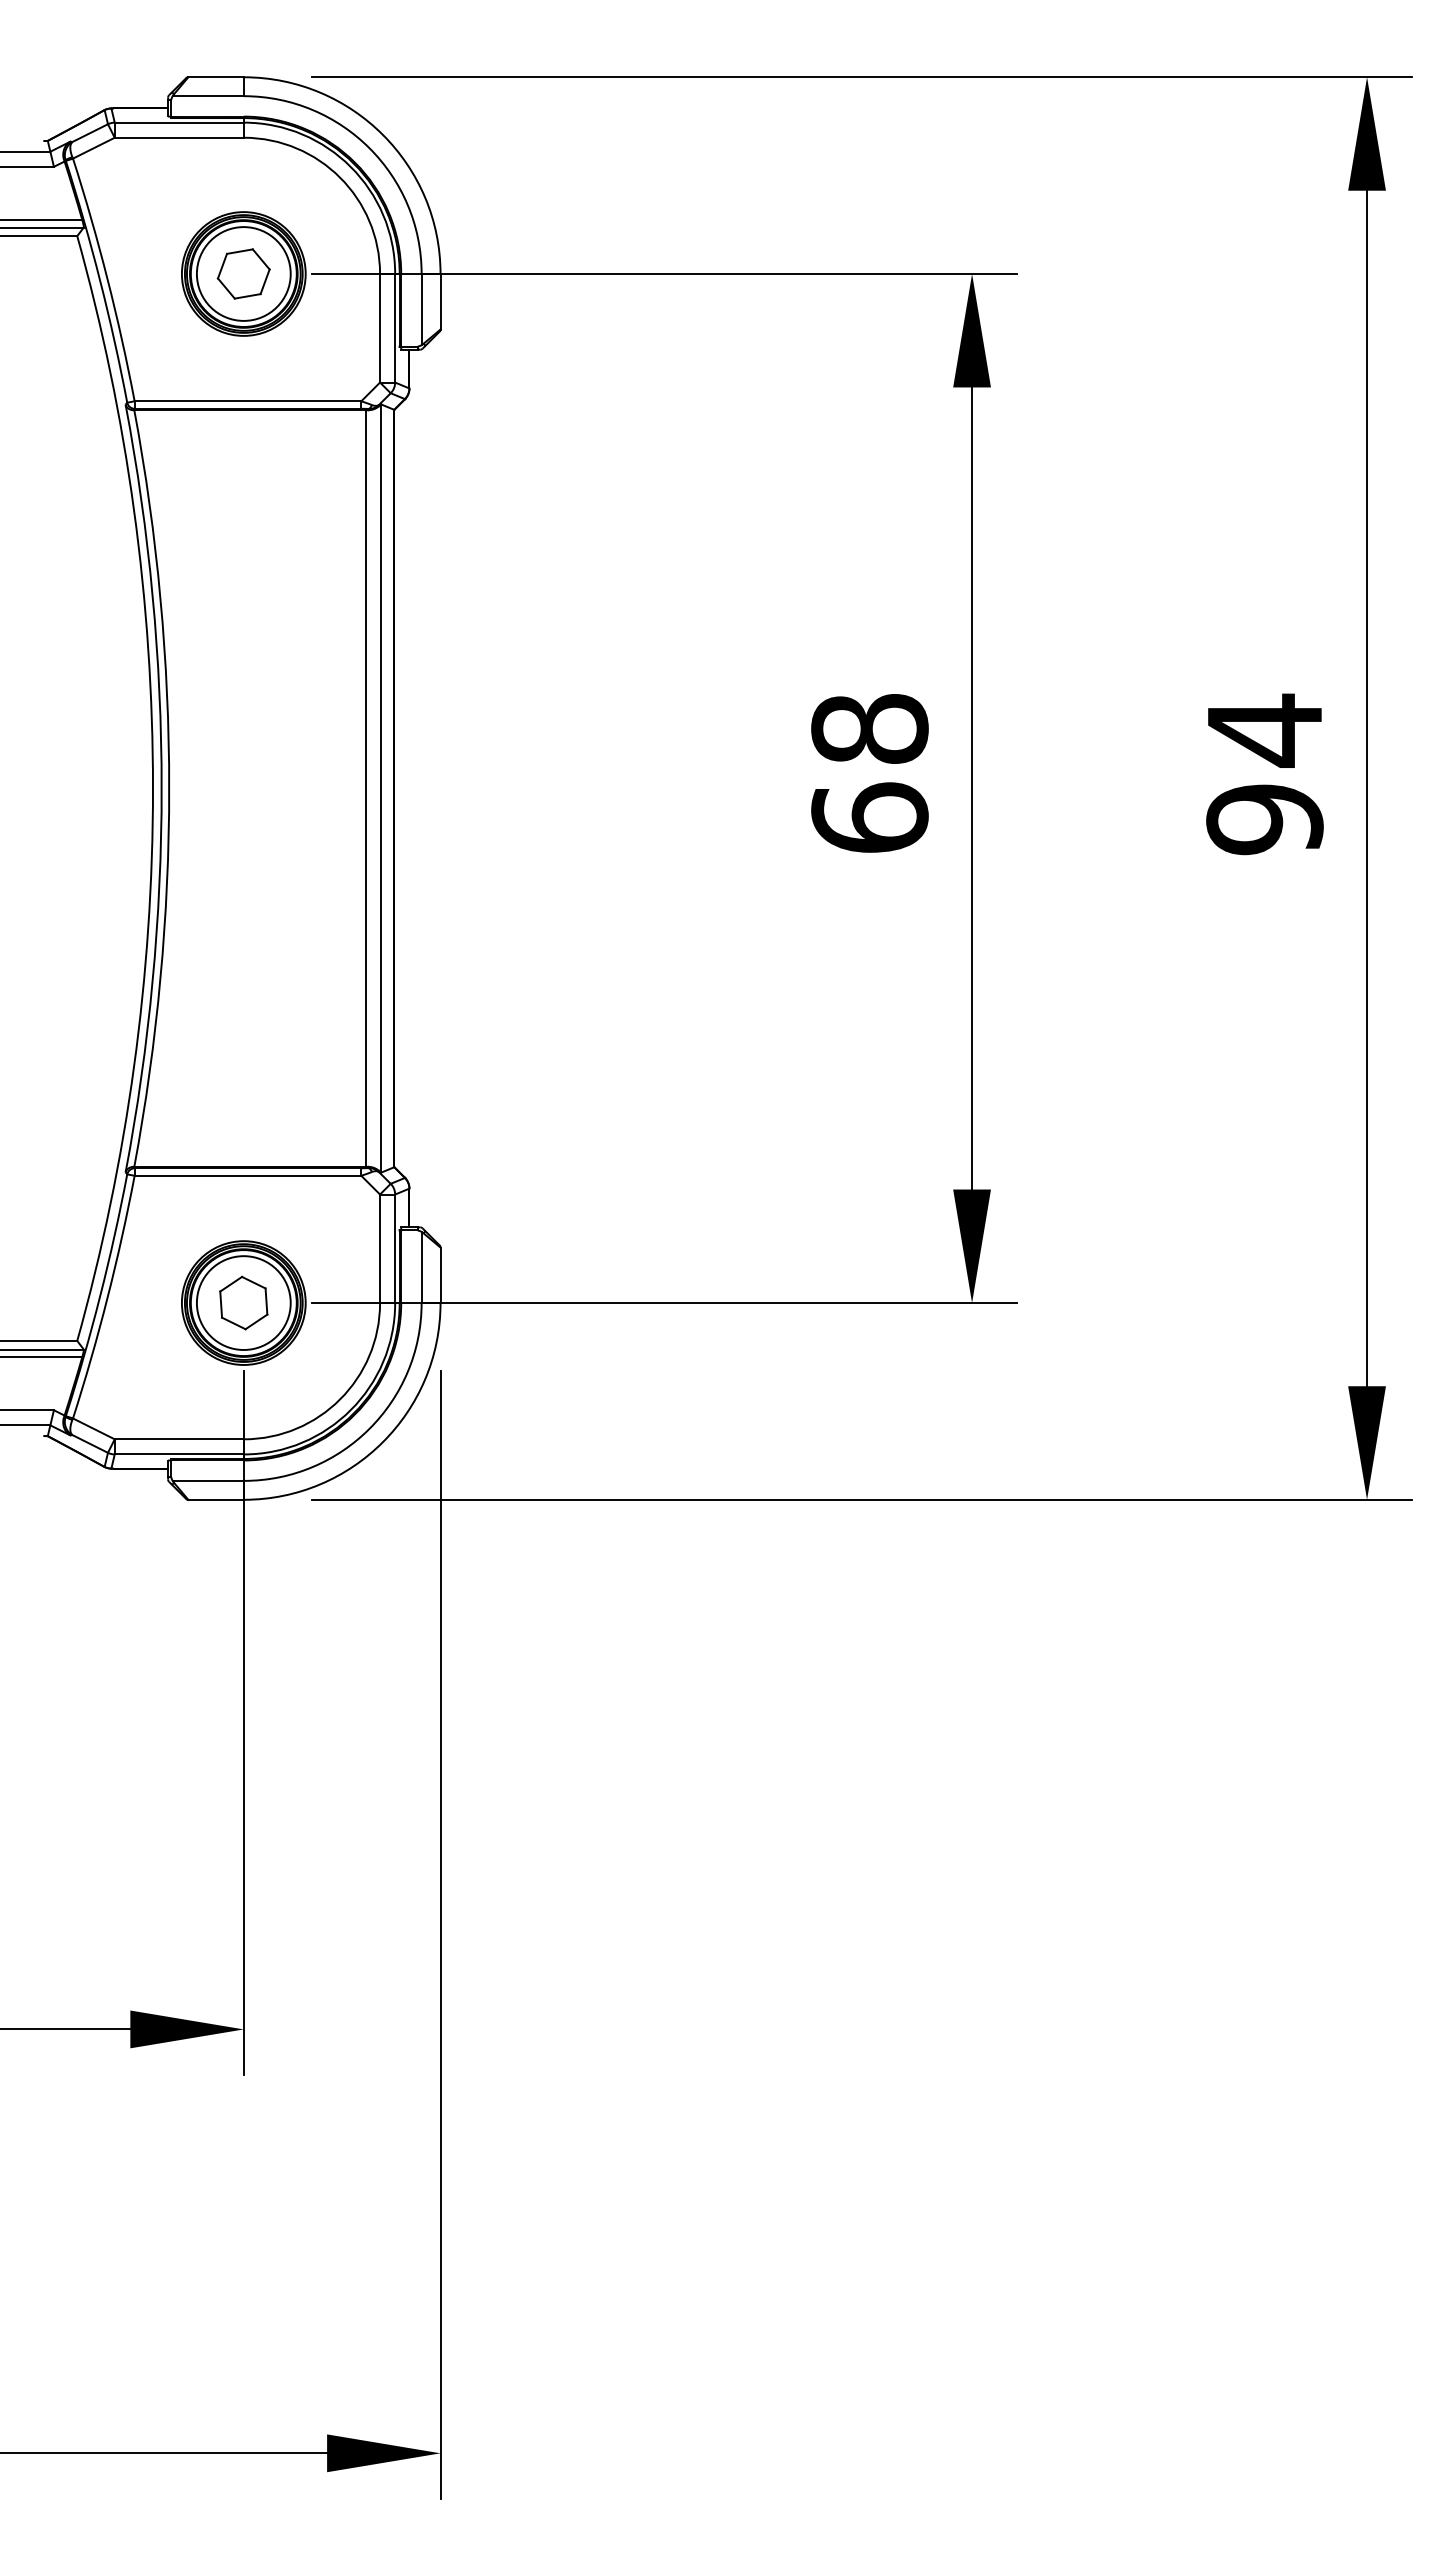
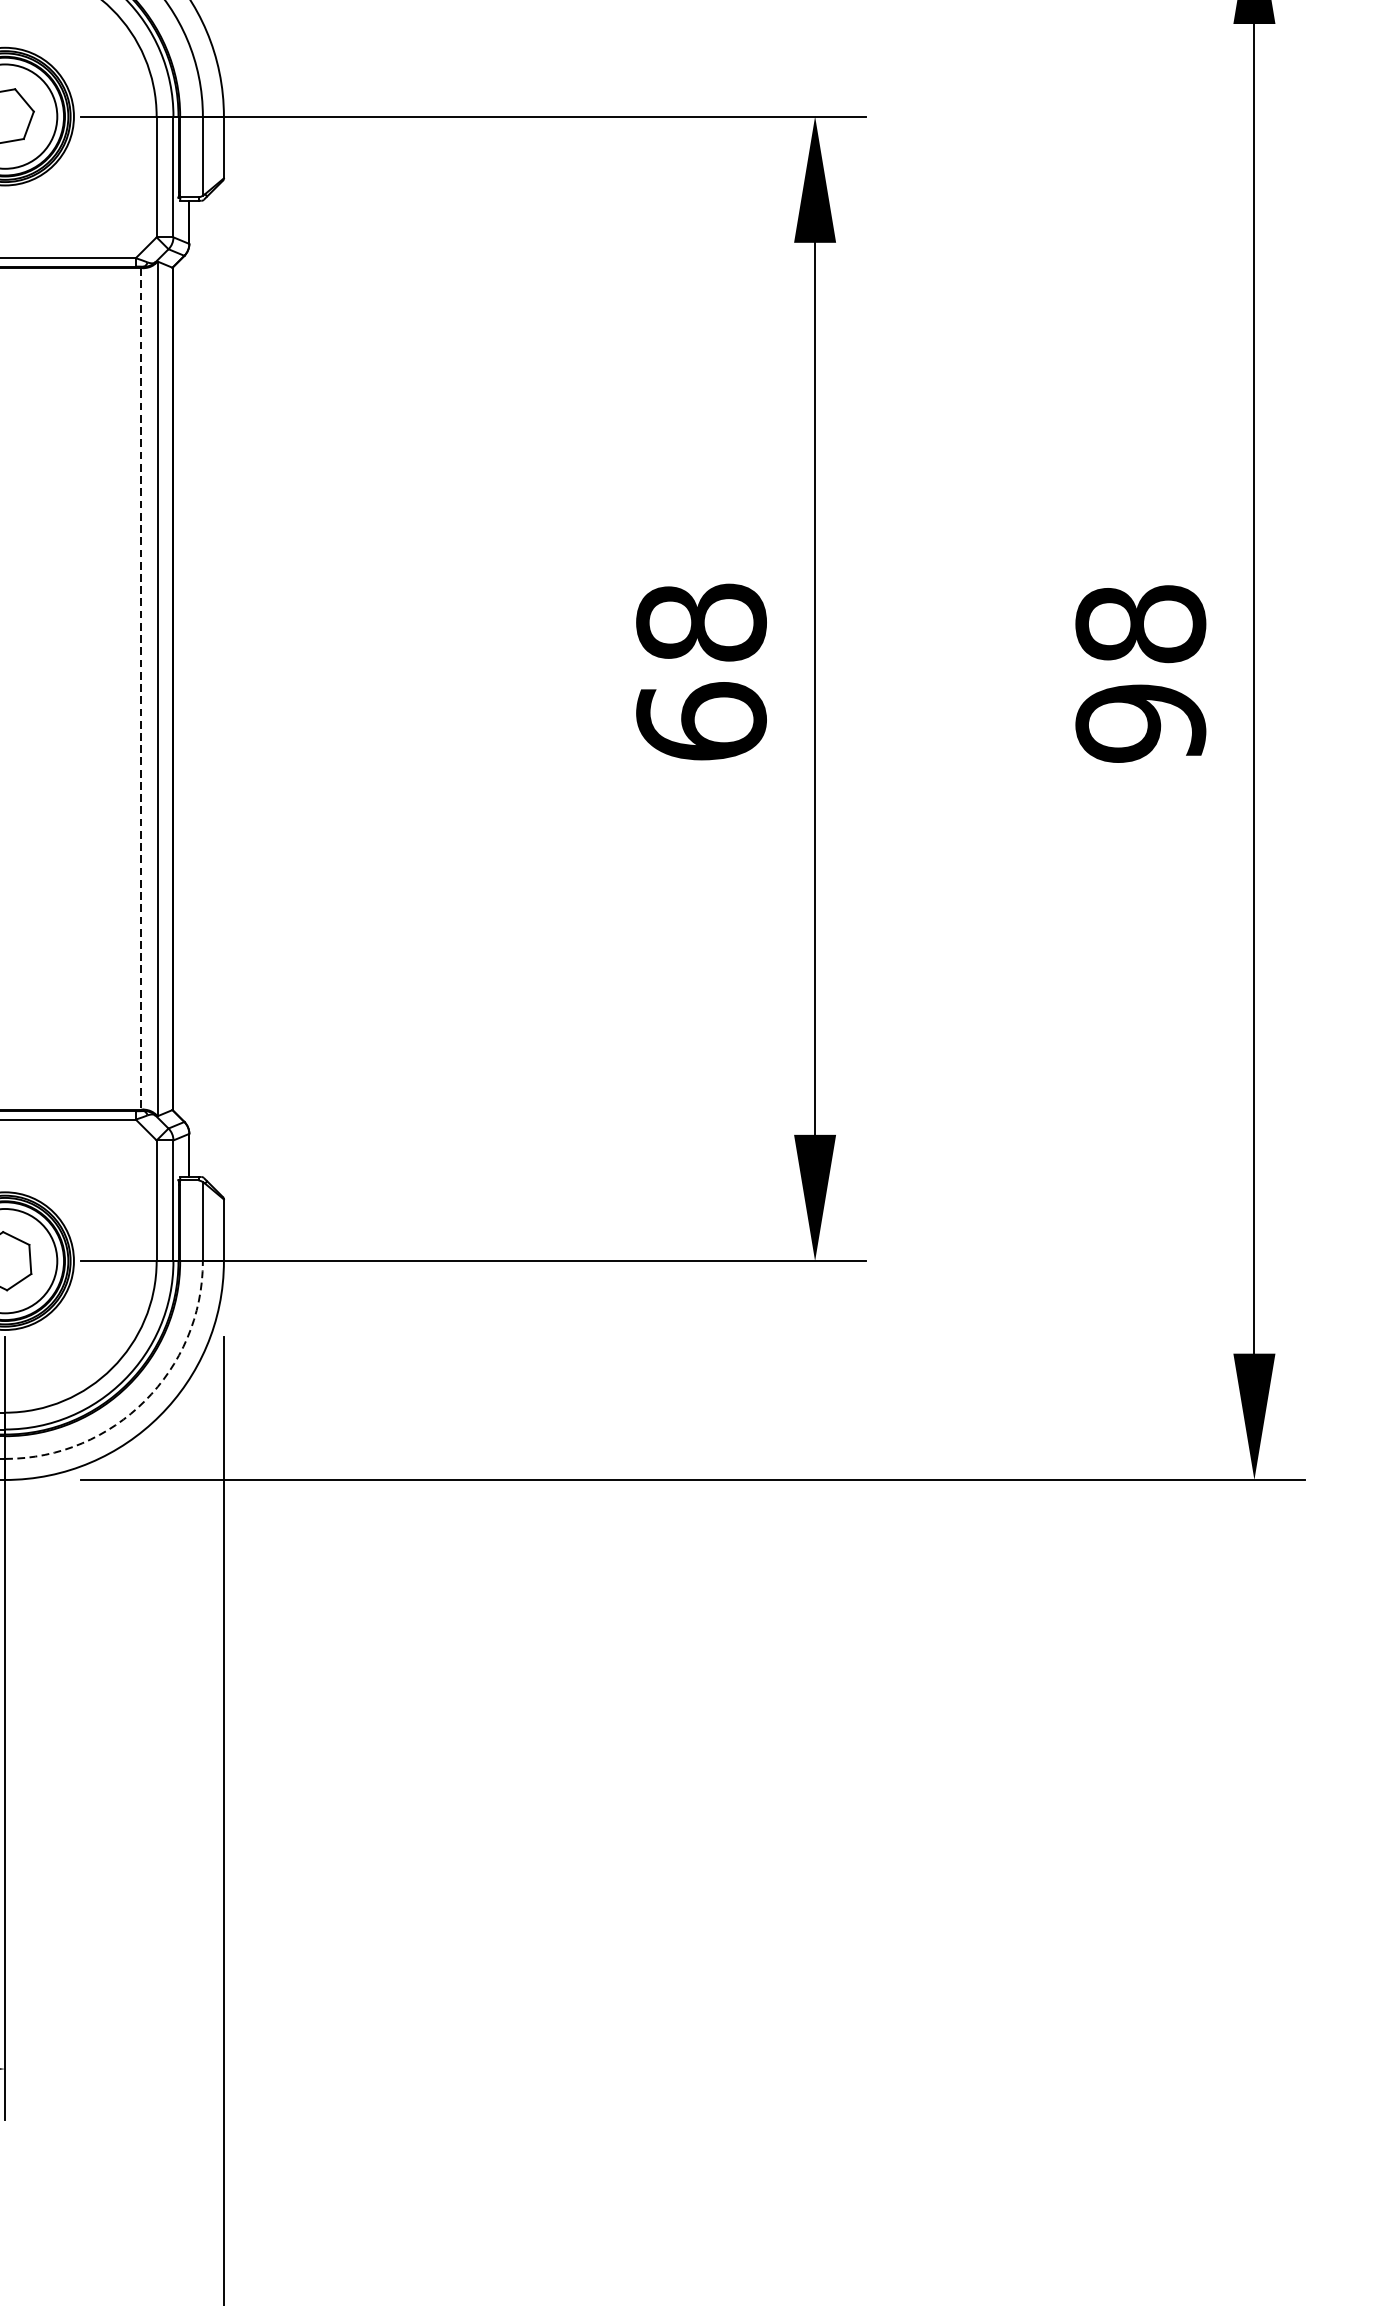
text: (1264, 730) -> (1140, 624), 94 -> 98
line: (366, 789) -> (141, 689), solid -> dashed
arc: (369, 1428) -> (144, 1400), solid -> dashed

